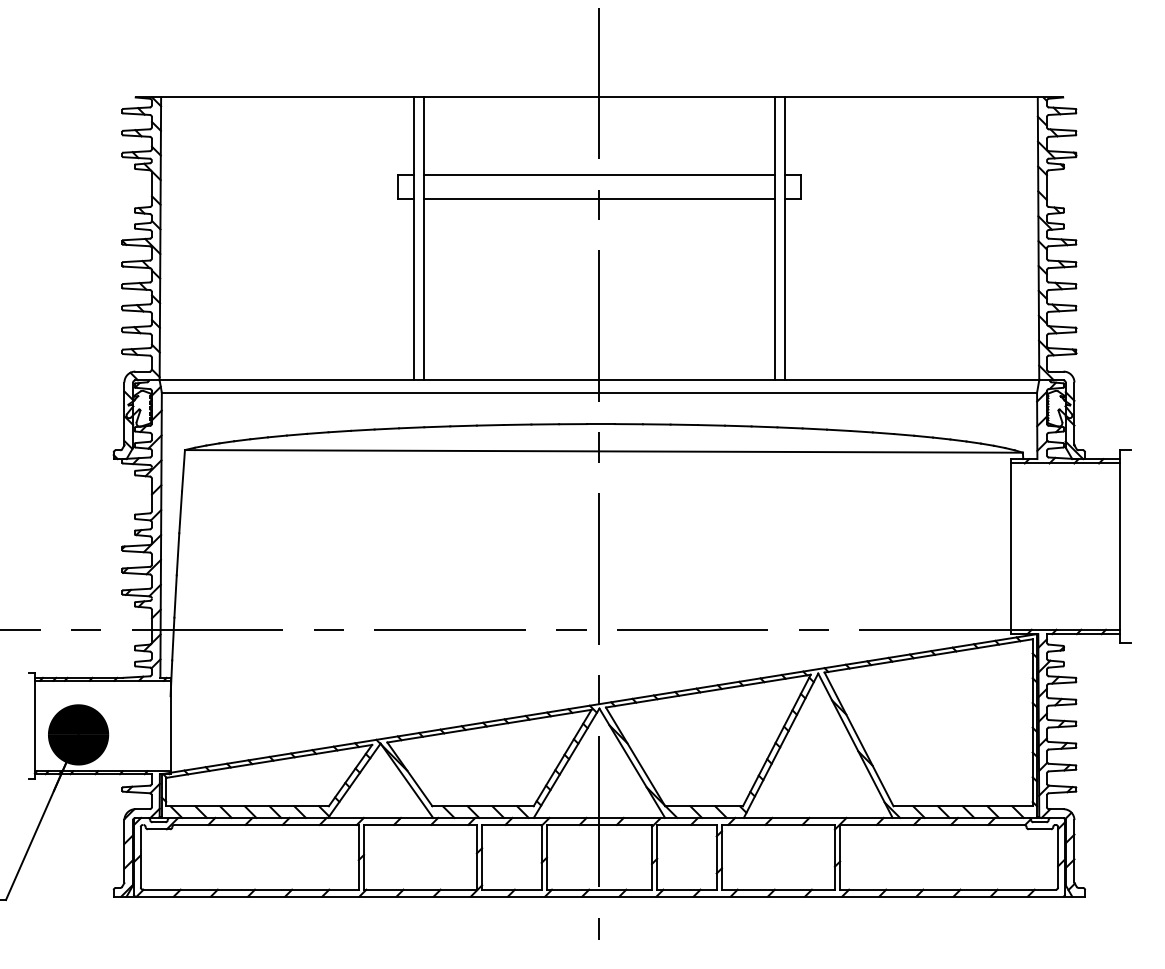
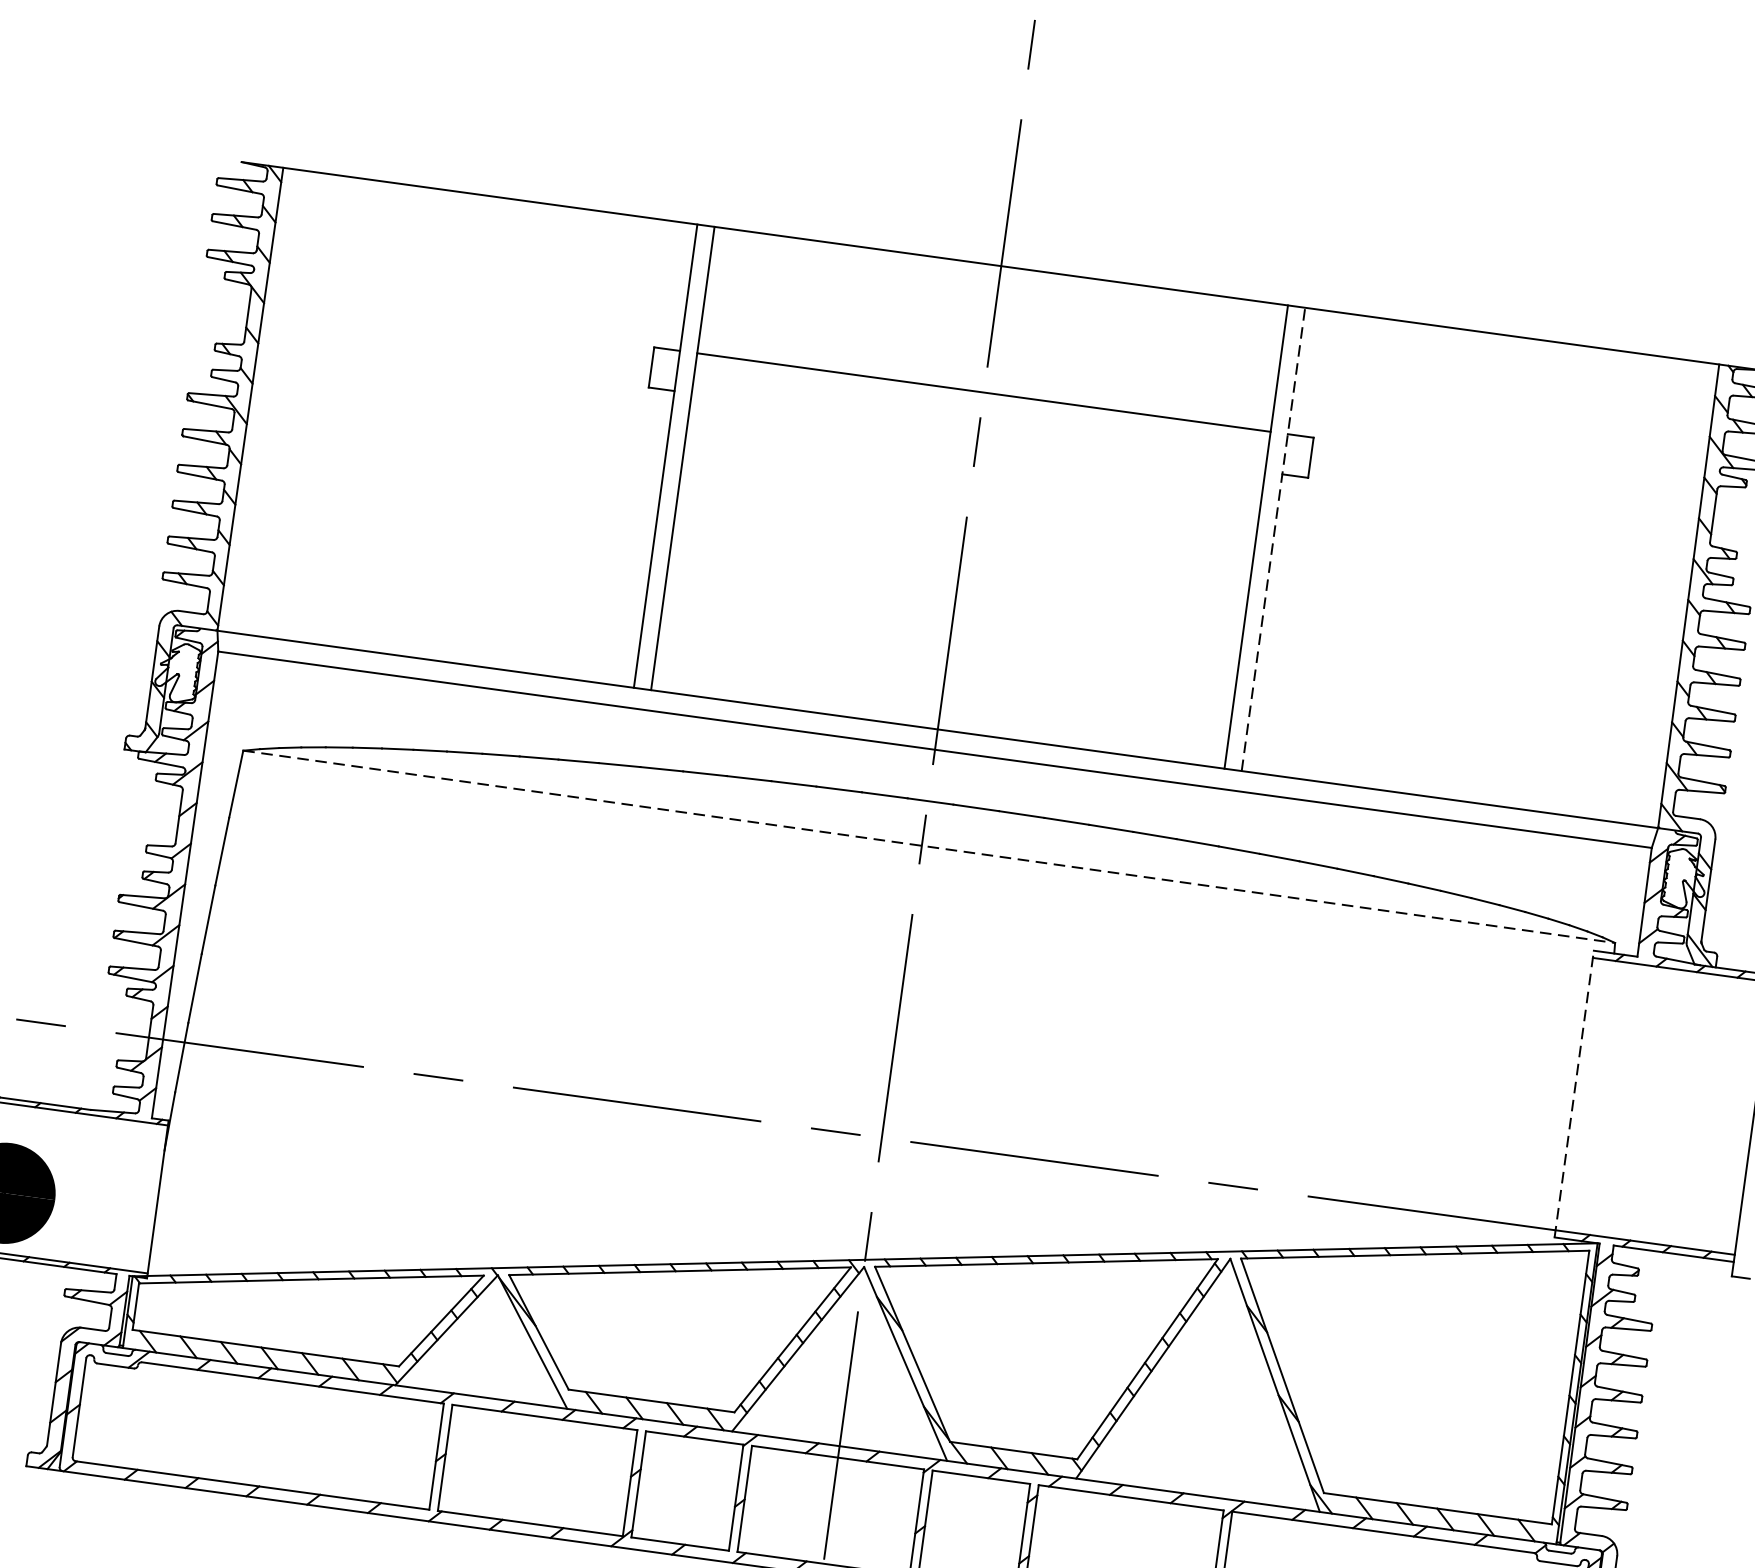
line: (599, 199) -> (978, 433), removed
line: (785, 238) -> (1274, 538), solid -> dashed
line: (603, 451) -> (928, 846), solid -> dashed
line: (1010, 546) -> (1573, 1093), solid -> dashed

